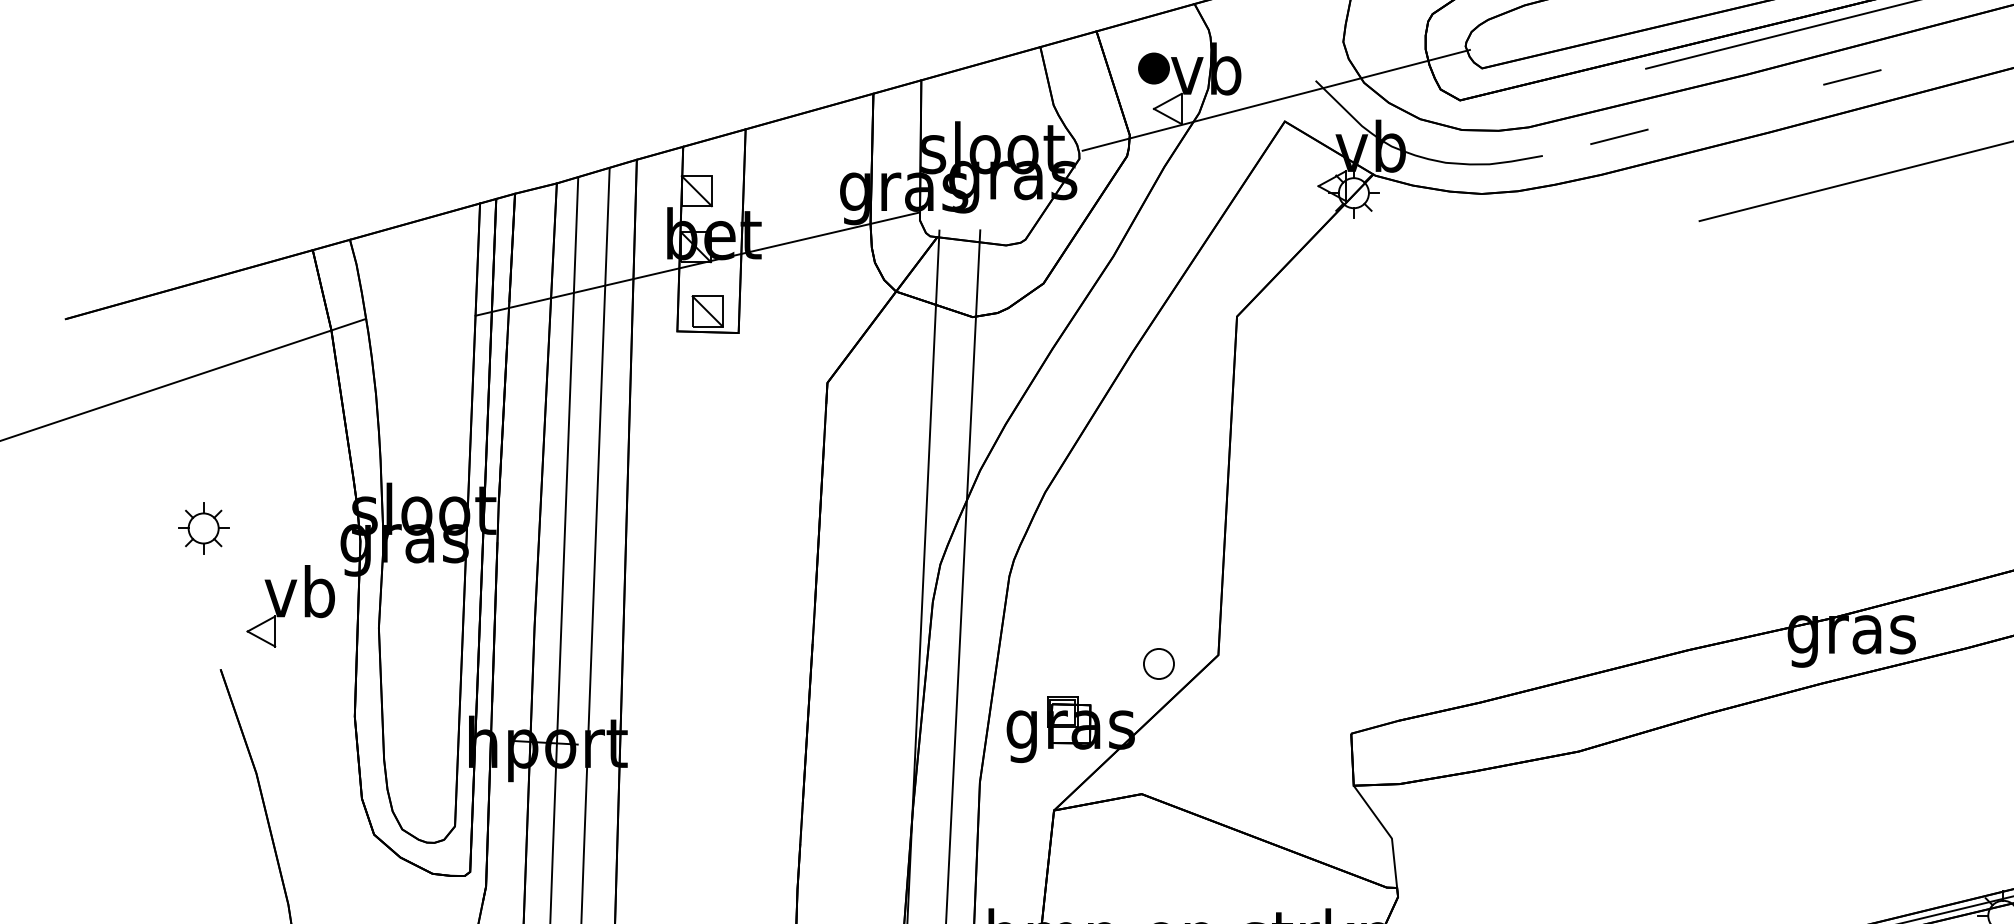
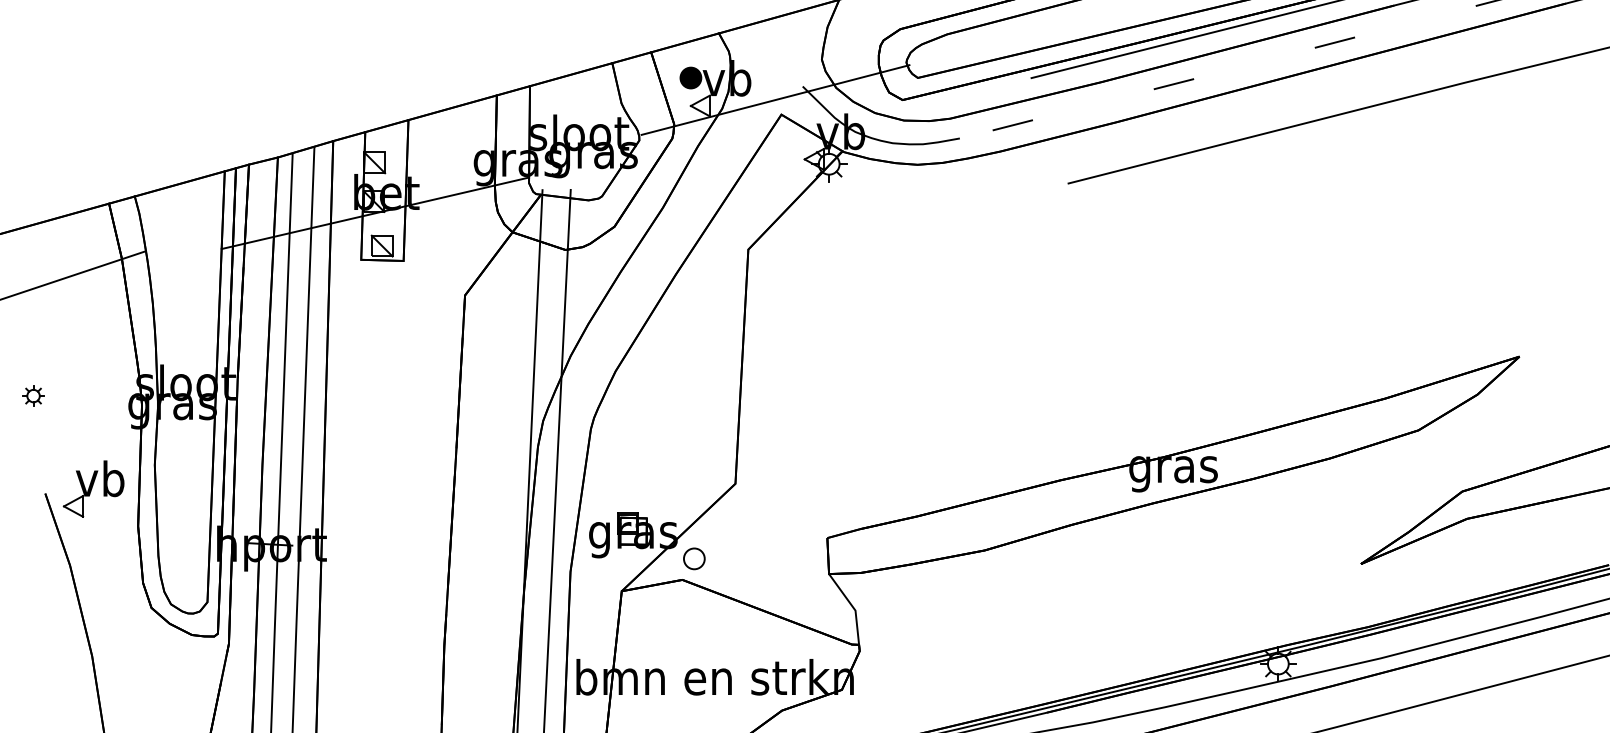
part: (203, 527) -> (33, 395), size x0.6
part: (290, 605) -> (93, 488), moved
part: (1159, 663) -> (694, 558), moved

